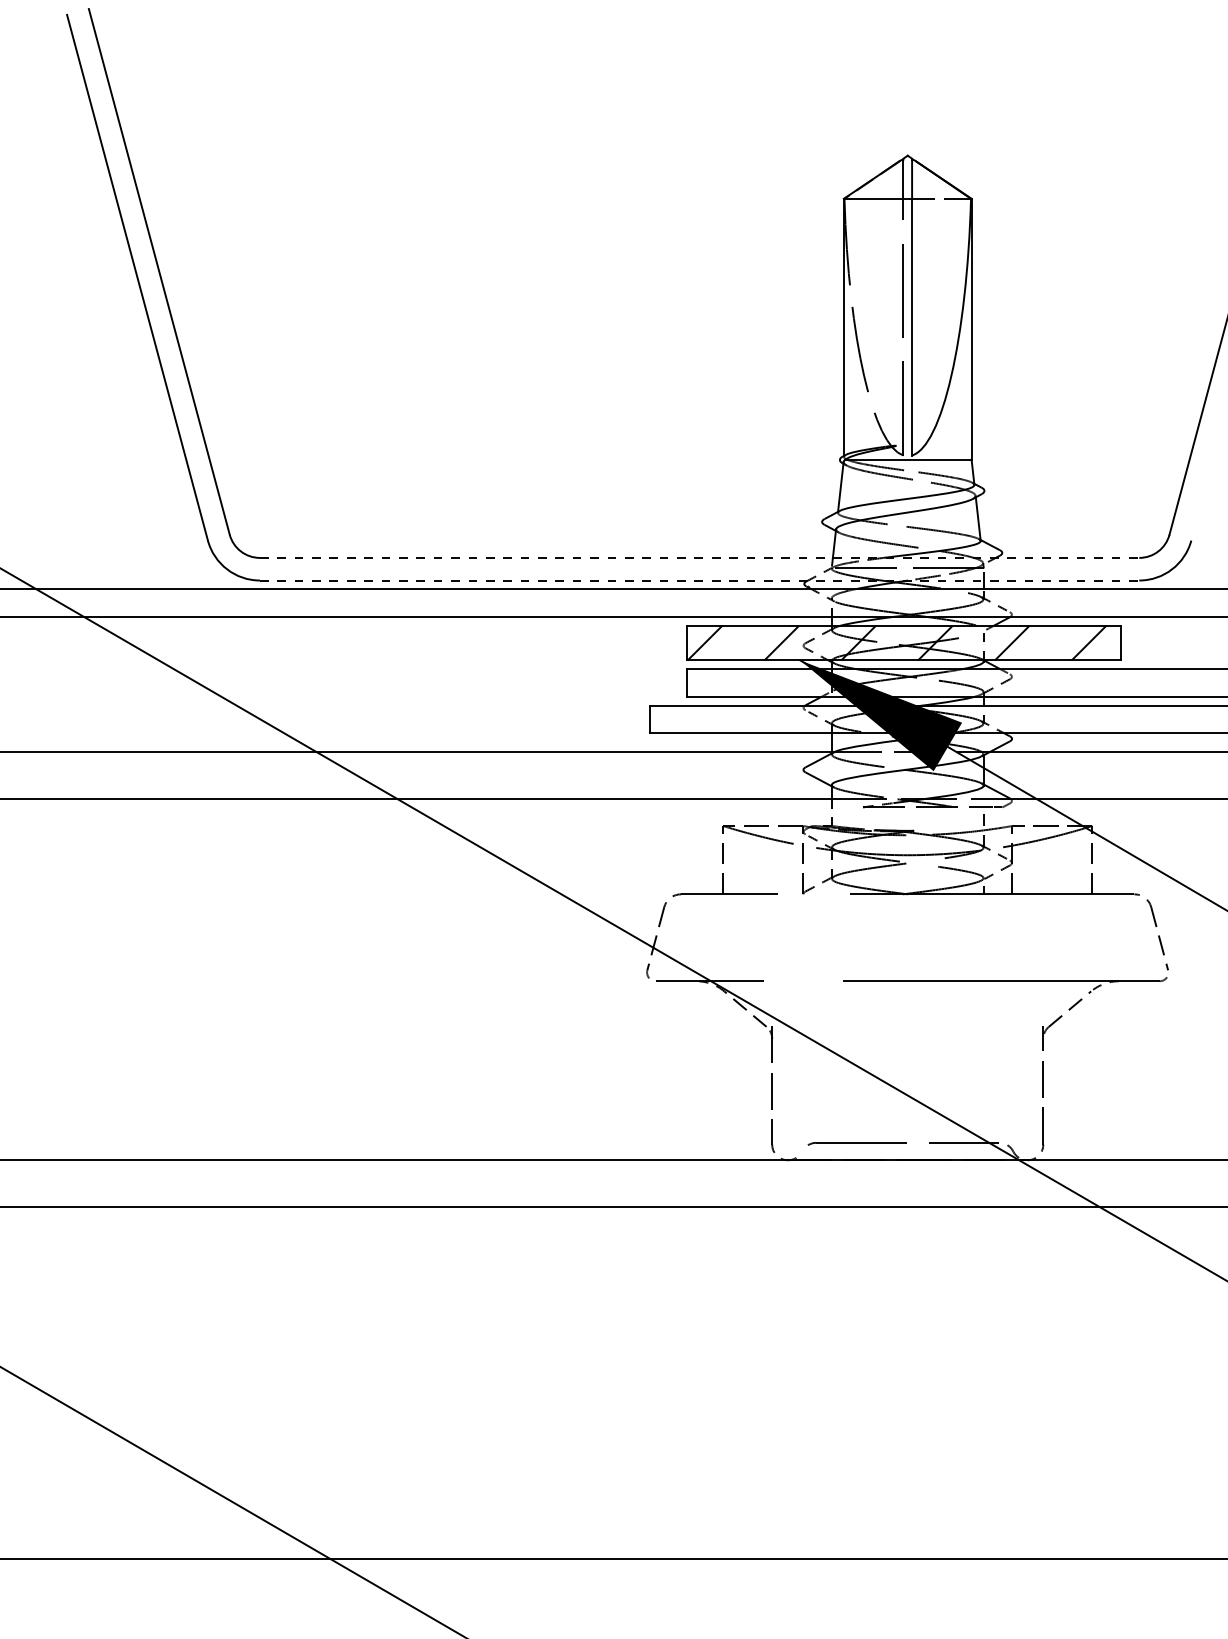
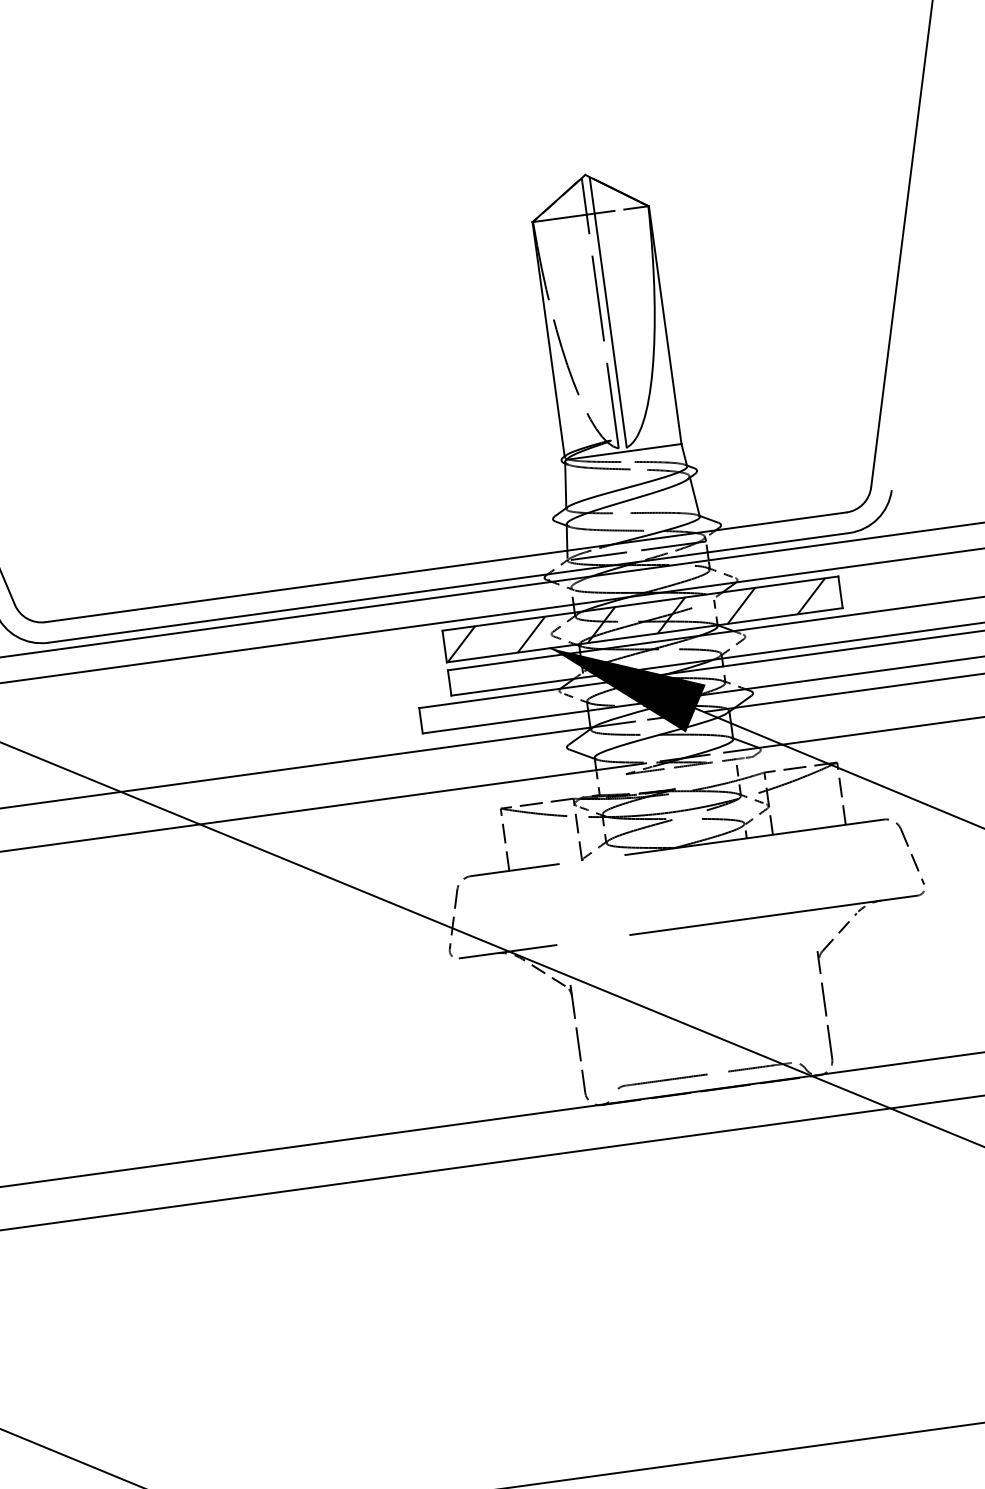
line: (699, 557) -> (445, 566), dashed -> solid
line: (699, 580) -> (448, 587), dashed -> solid

